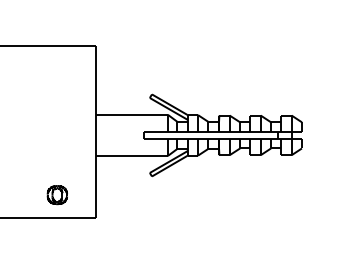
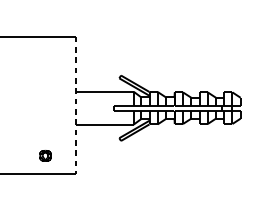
line: (95, 132) -> (75, 105), solid -> dashed
part: (56, 195) -> (44, 156), size x0.7

